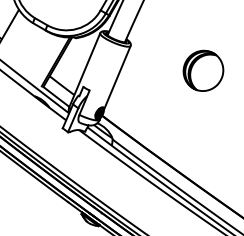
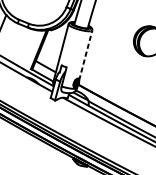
line: (117, 78) -> (85, 55), solid -> dashed

